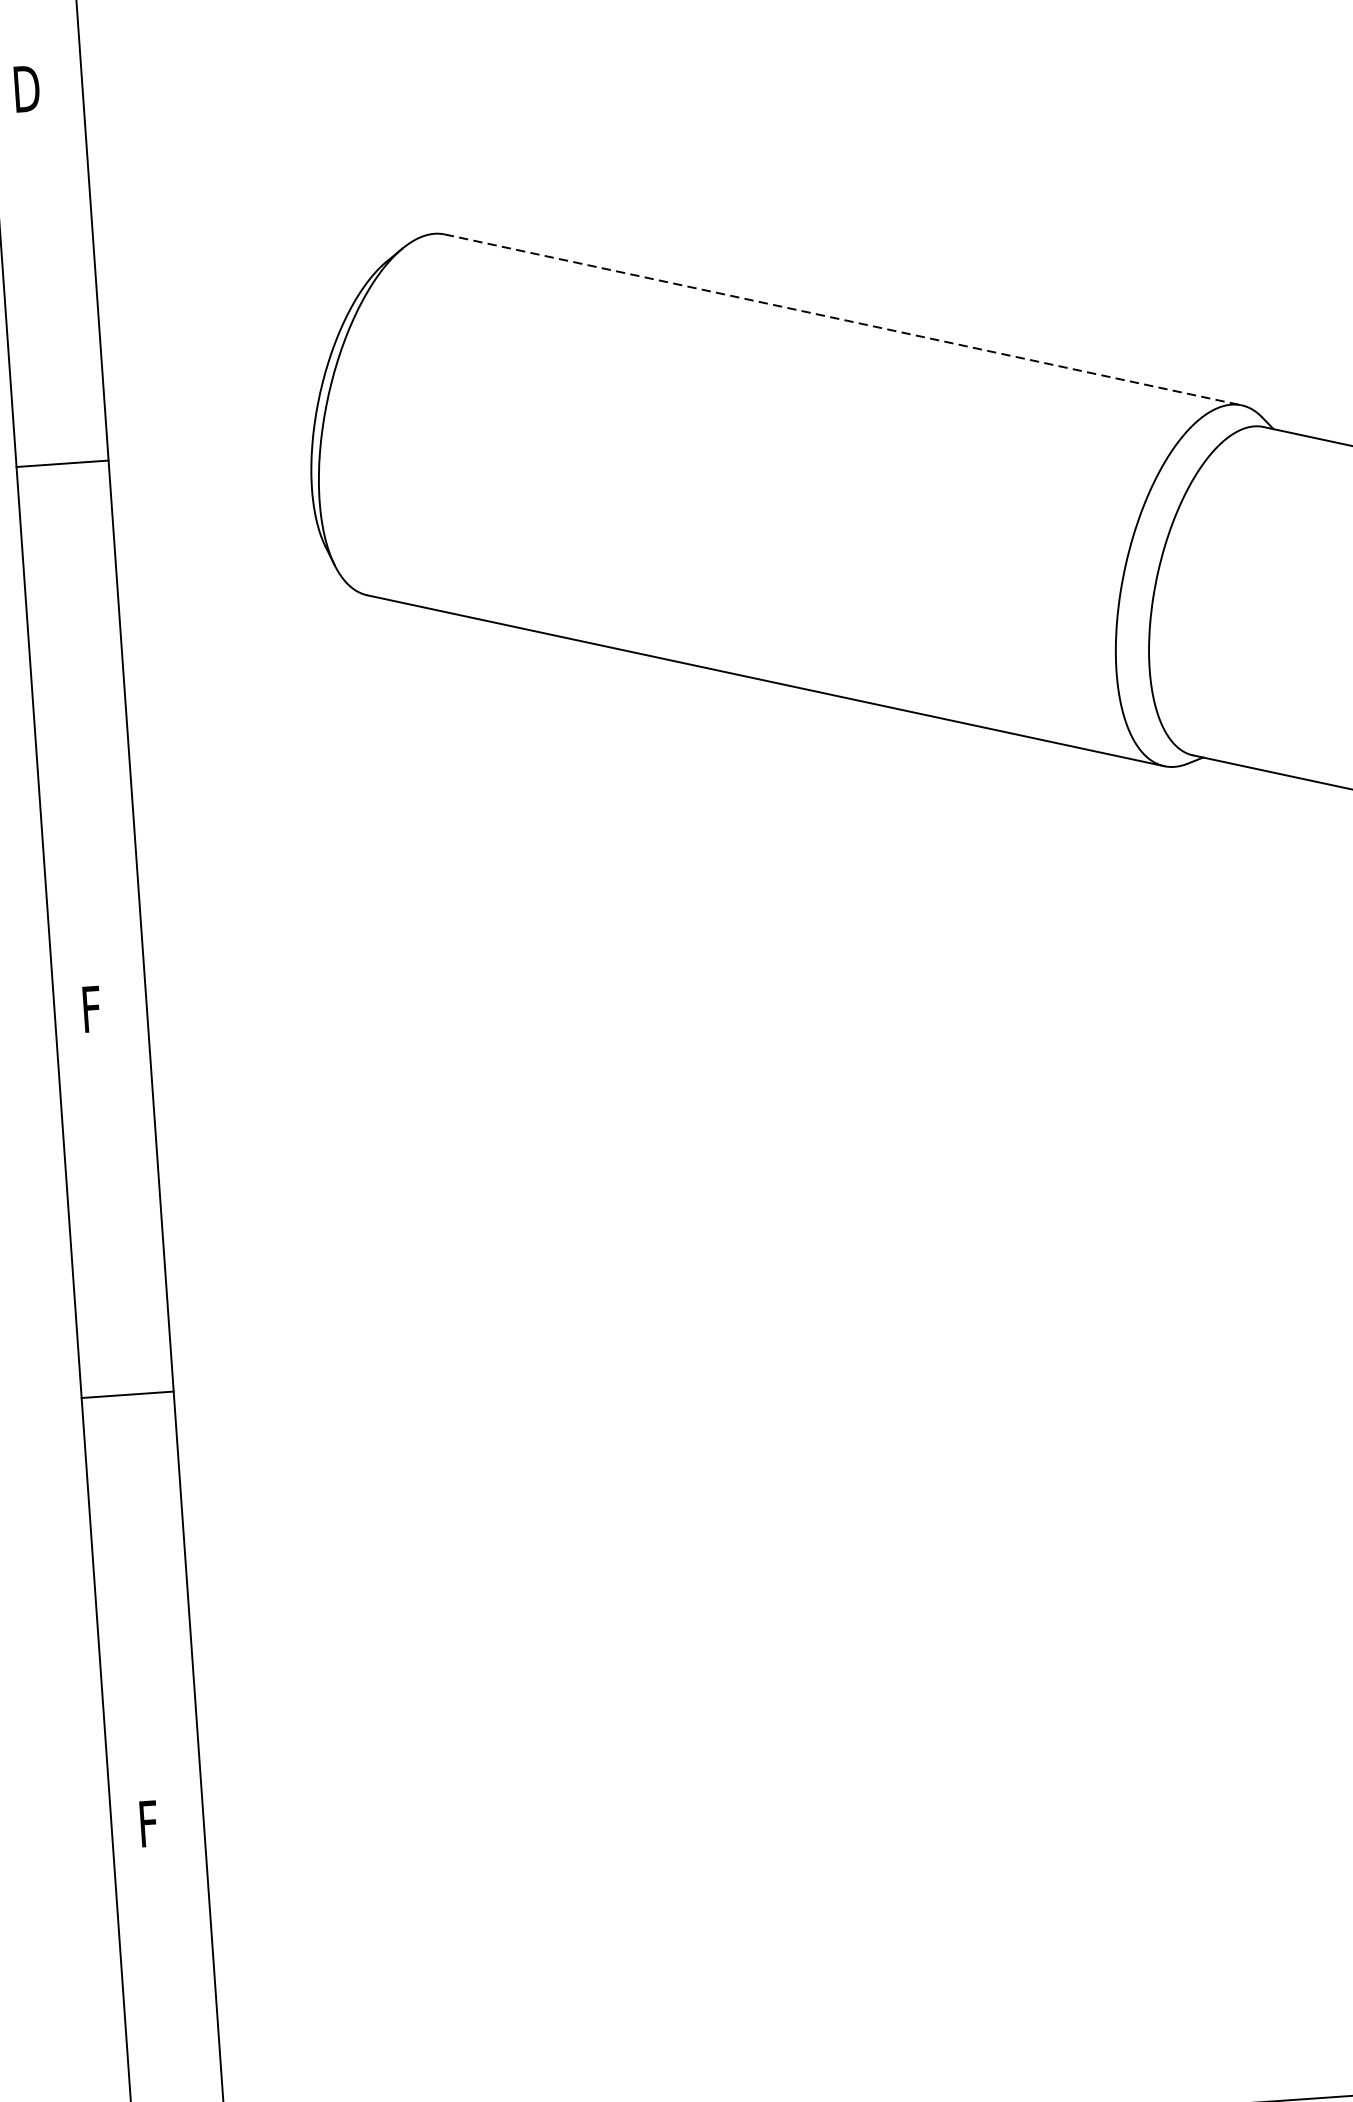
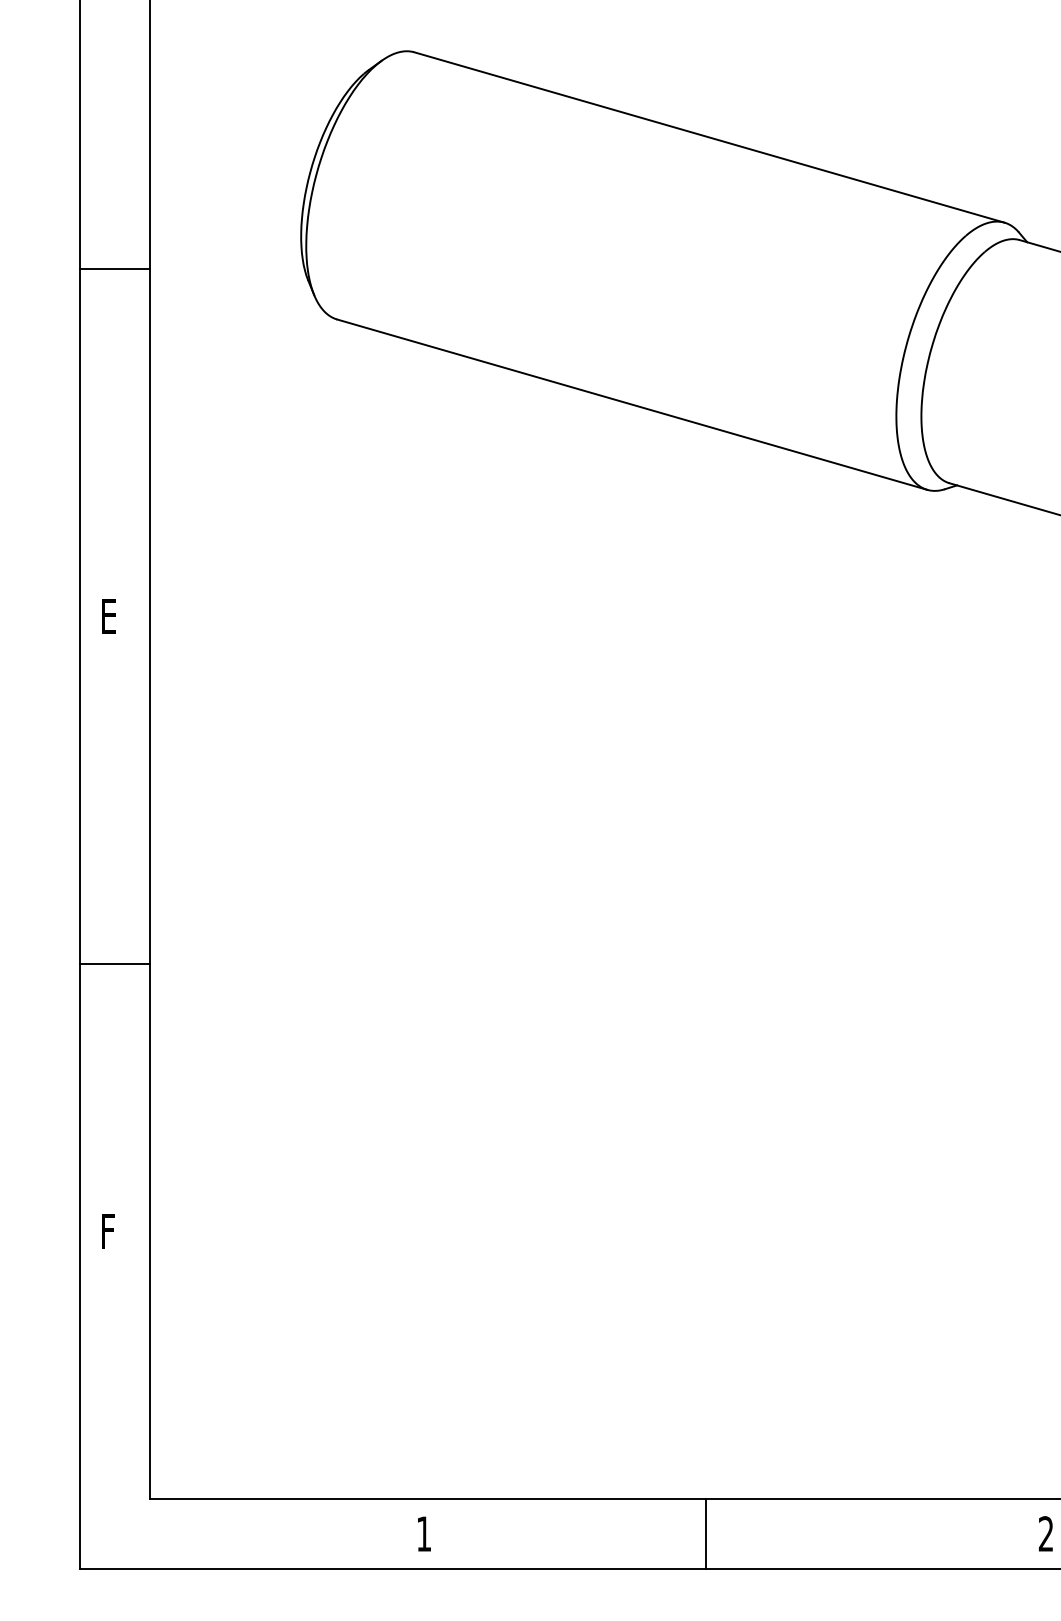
line: (843, 319) -> (709, 137), dashed -> solid
line: (61, 463) -> (114, 268), moved
text: (94, 1009) -> (110, 616), F -> E
line: (126, 1394) -> (114, 963), moved

